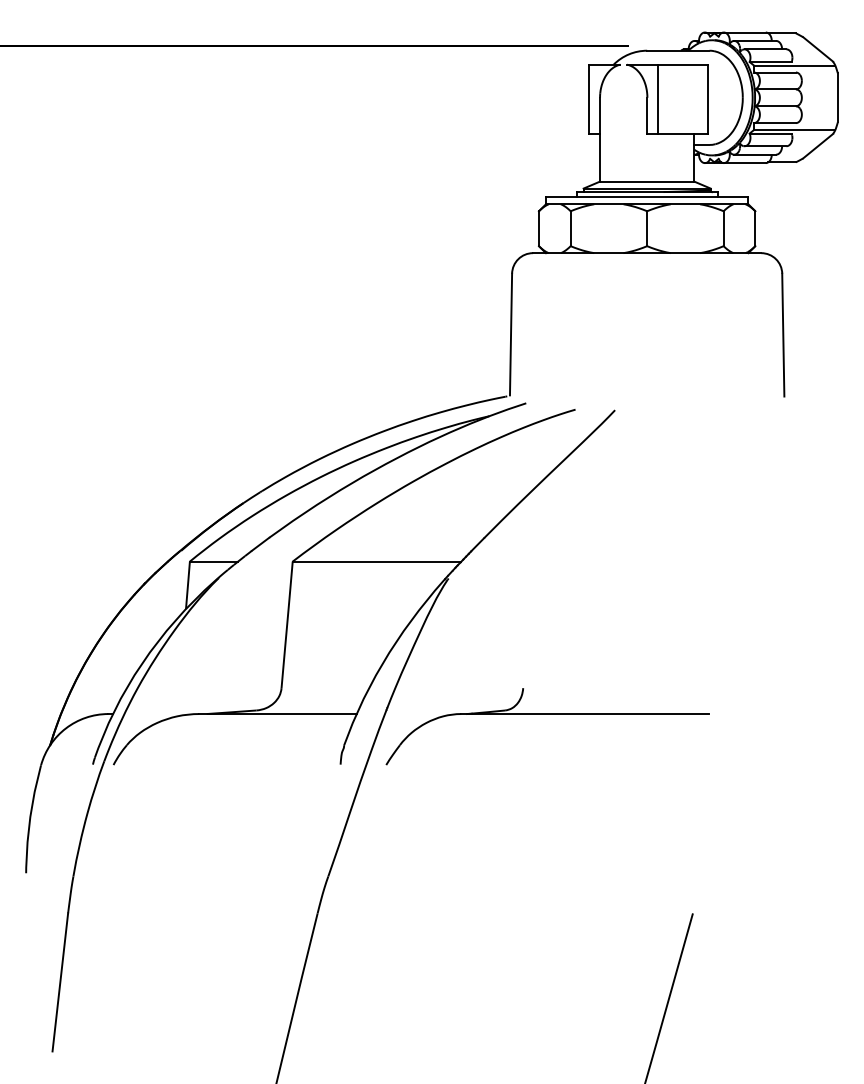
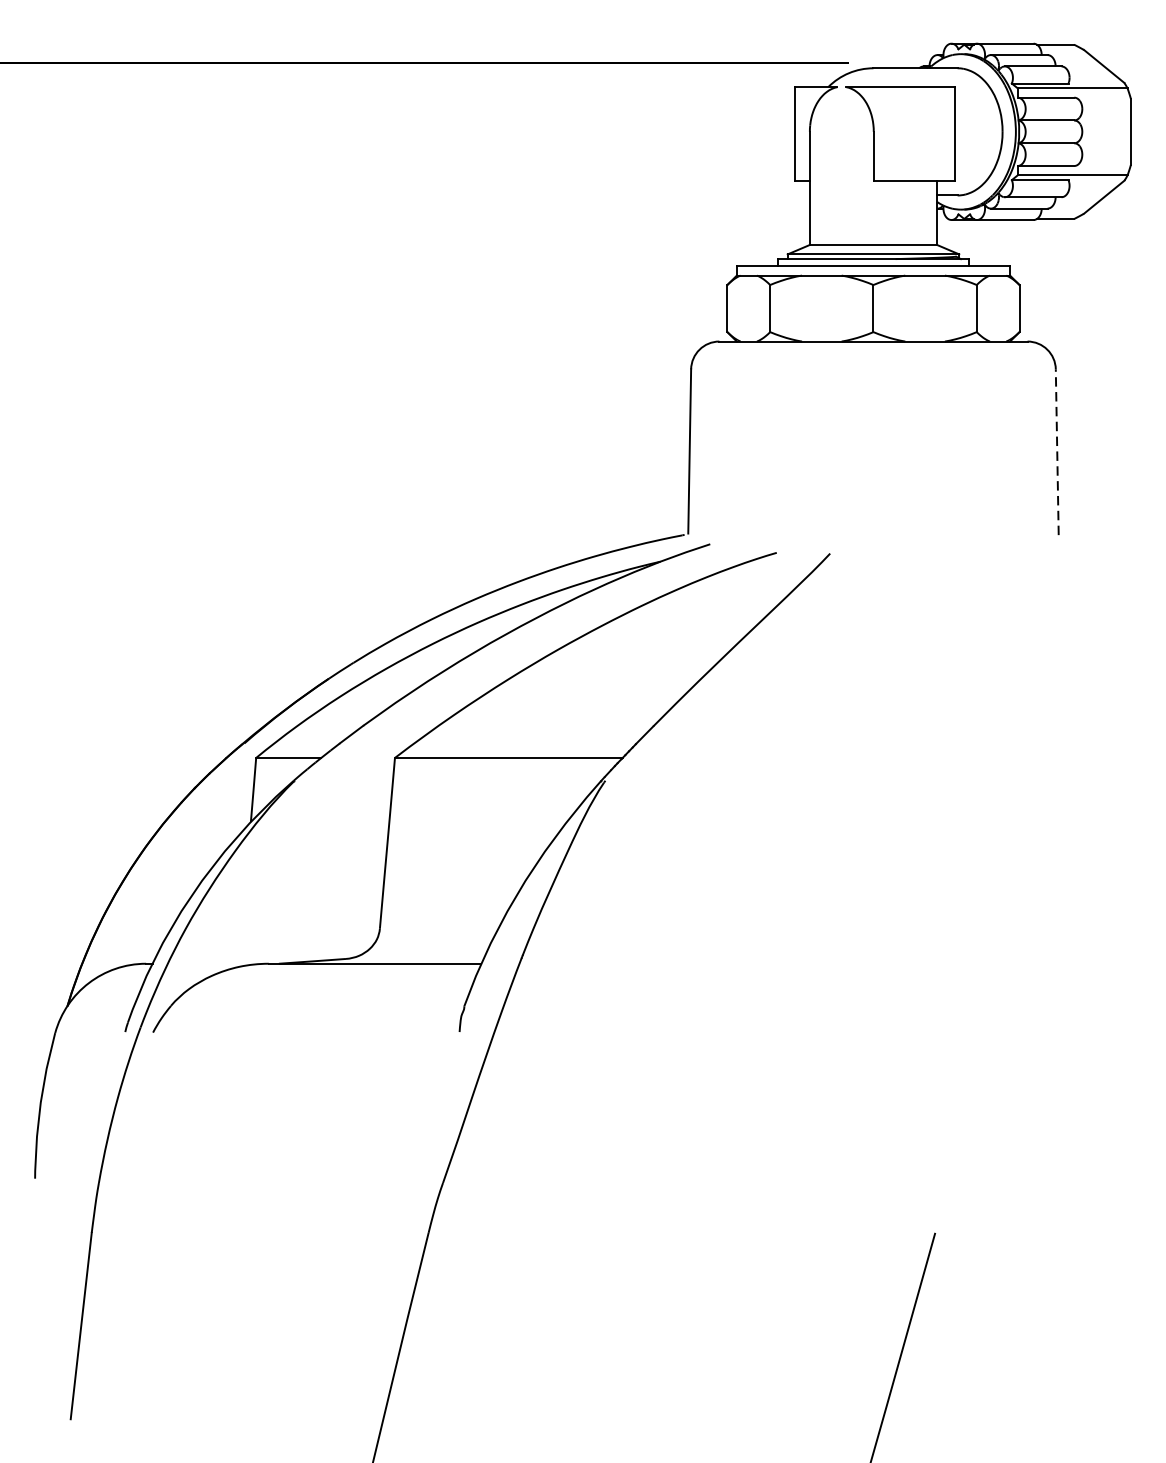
line: (658, 99) -> (888, 134), removed
line: (783, 334) -> (1057, 451), solid -> dashed
part: (547, 714) -> (738, 964), removed

